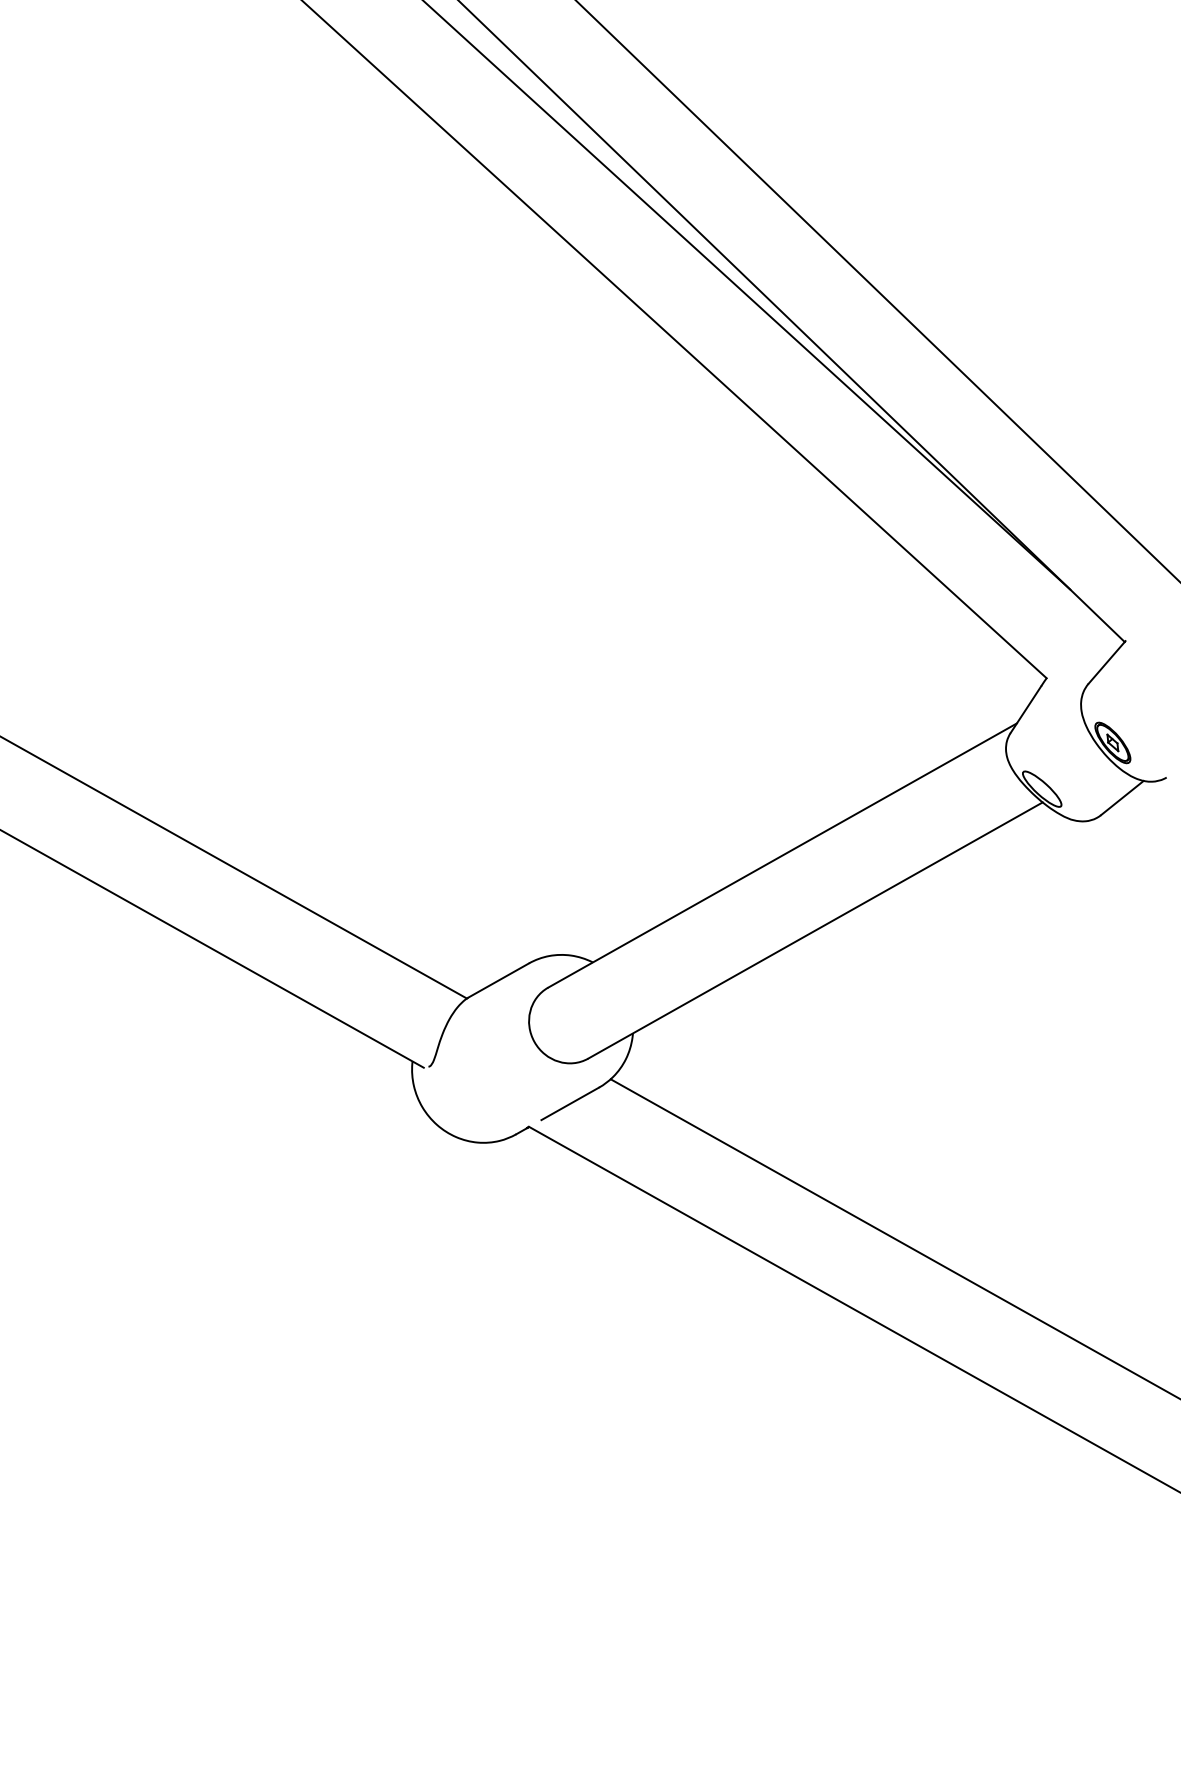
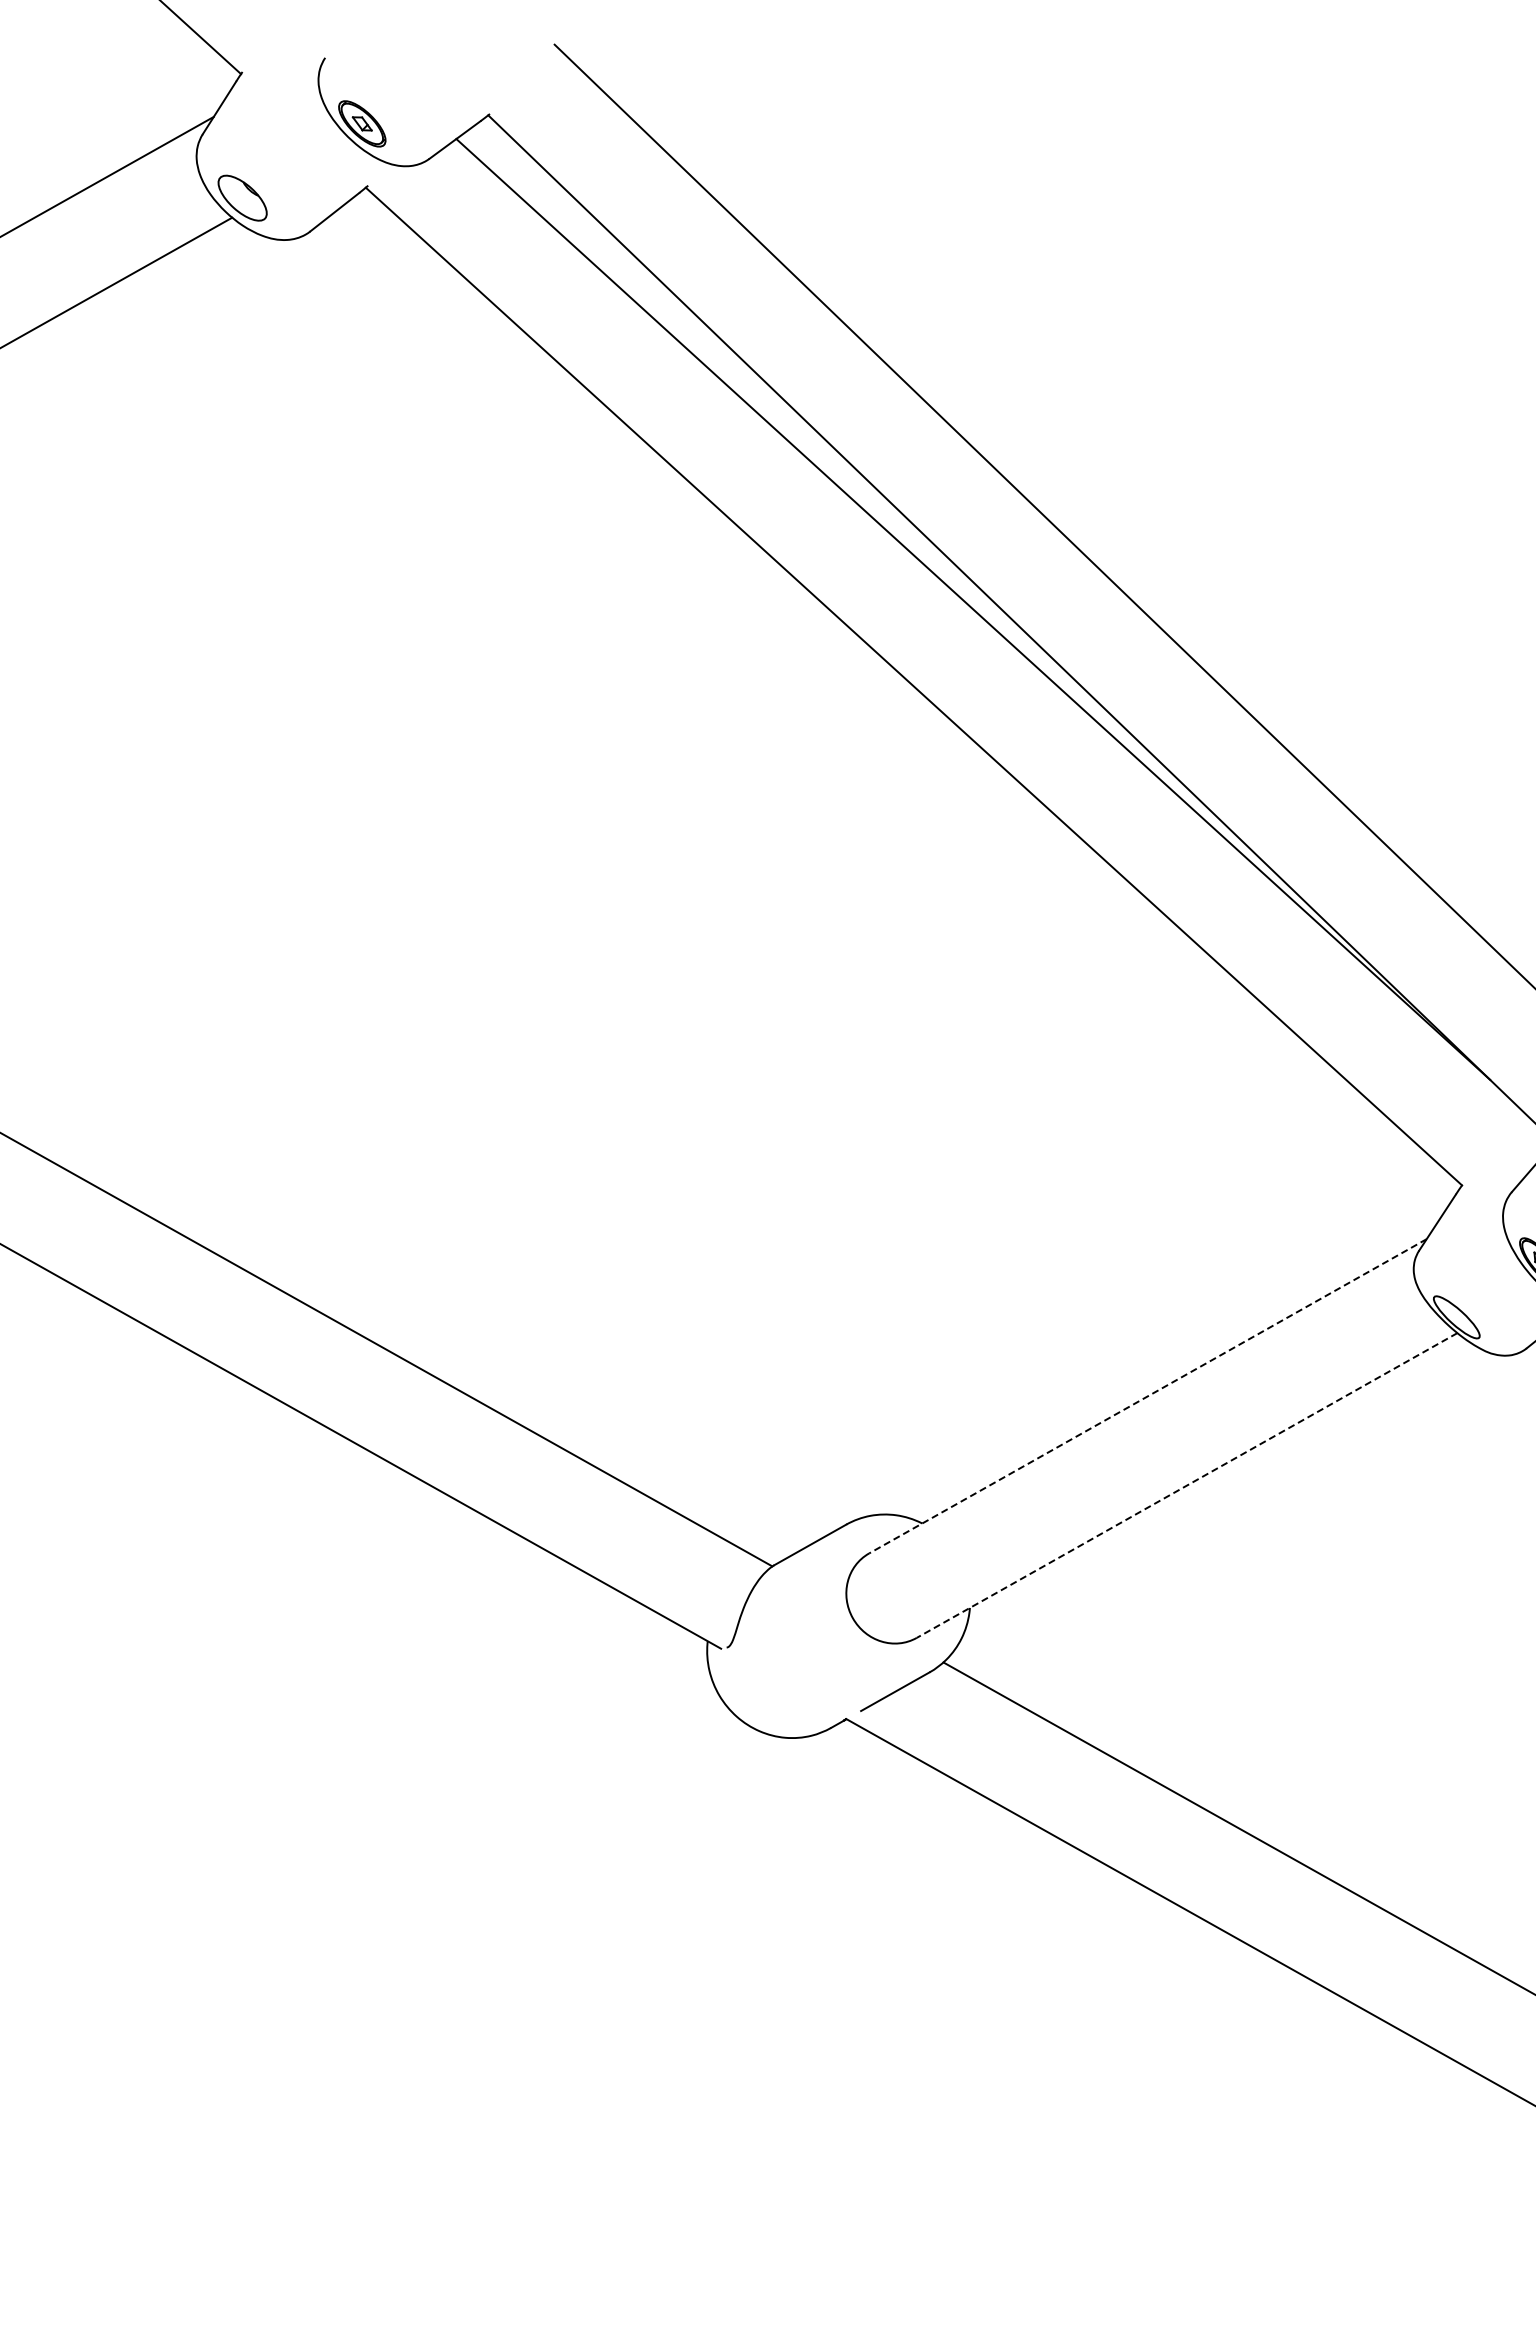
line: (782, 855) -> (1147, 1396), solid -> dashed
line: (814, 930) -> (1186, 1485), solid -> dashed

